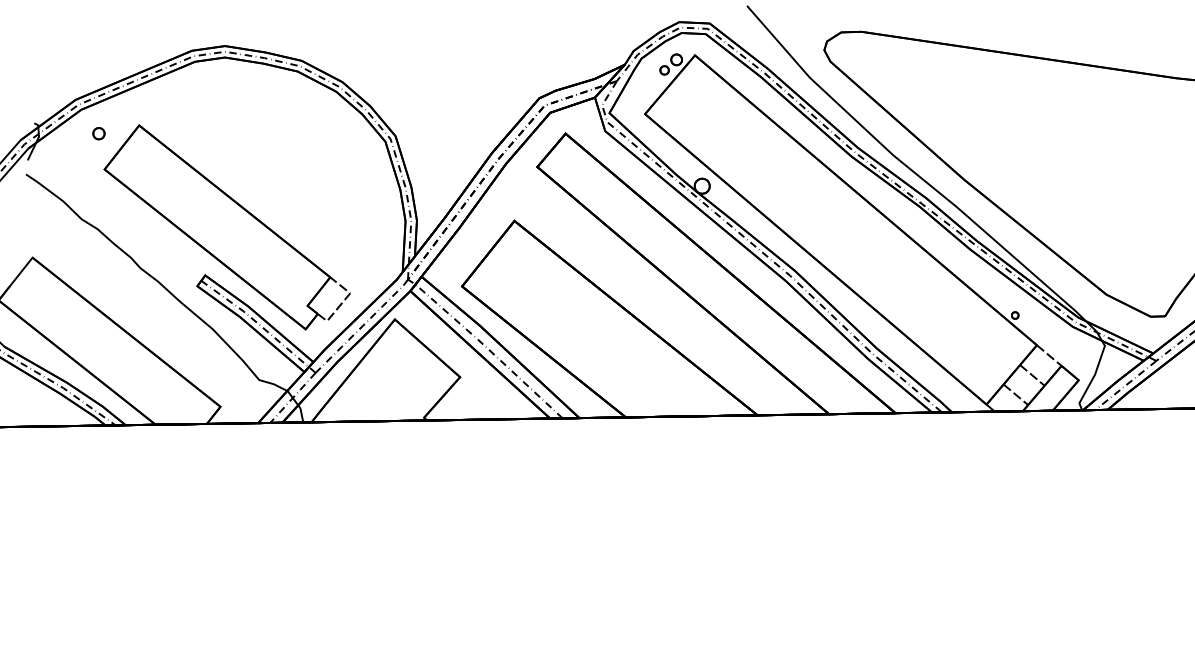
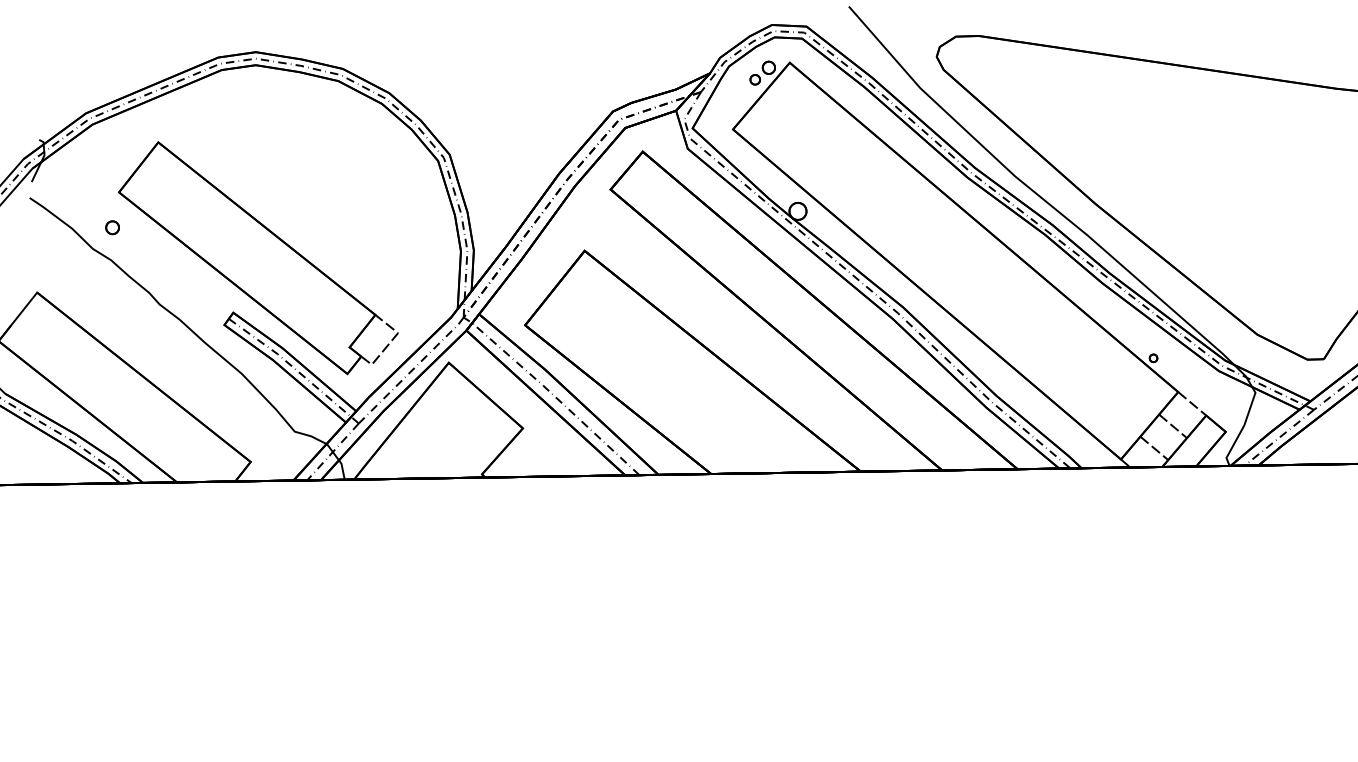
part: (98, 133) -> (112, 227), moved

